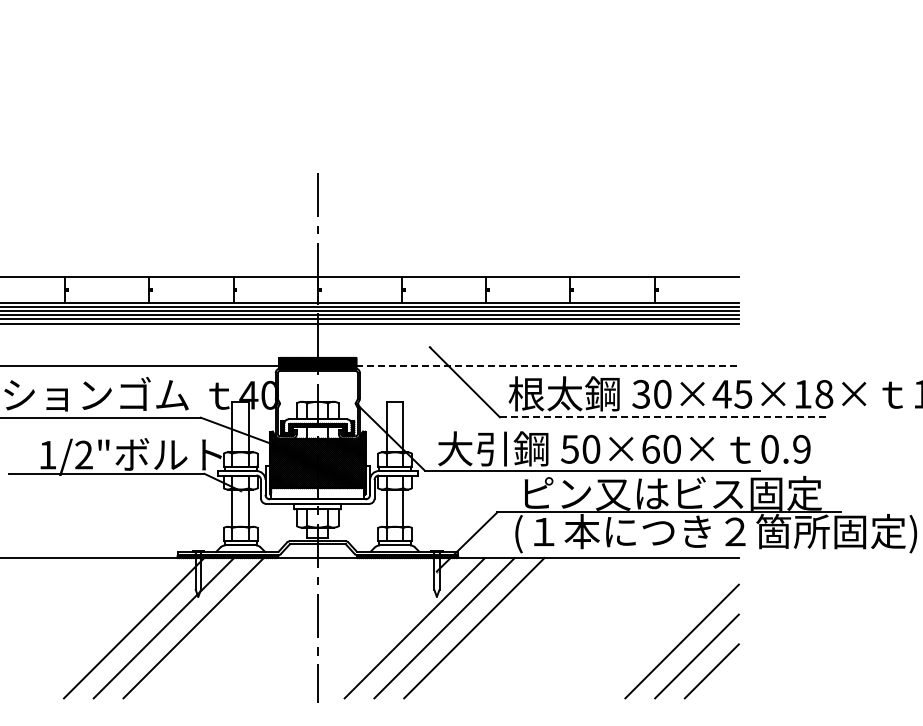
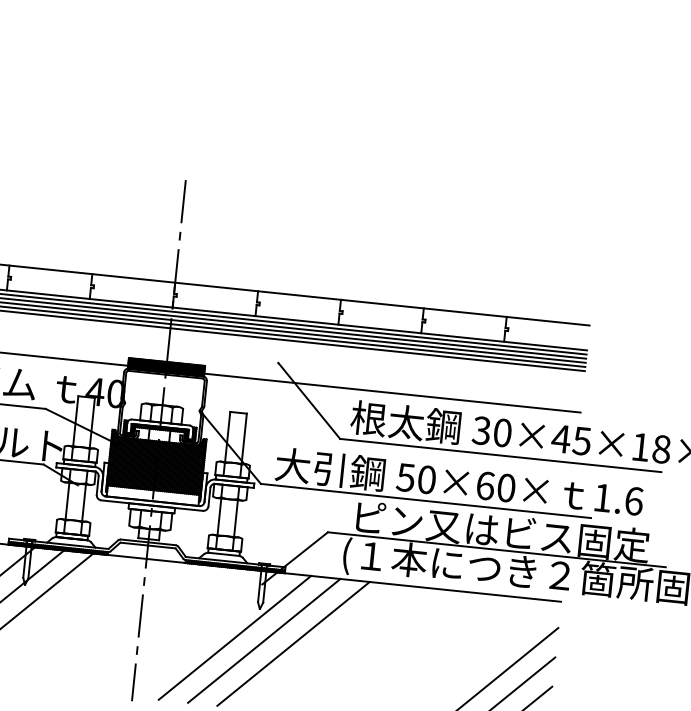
line: (548, 365) -> (393, 392), dashed -> solid
line: (663, 417) -> (501, 455), dashed -> solid
text: (785, 448) -> (618, 498), 0.9 -> 1.6

